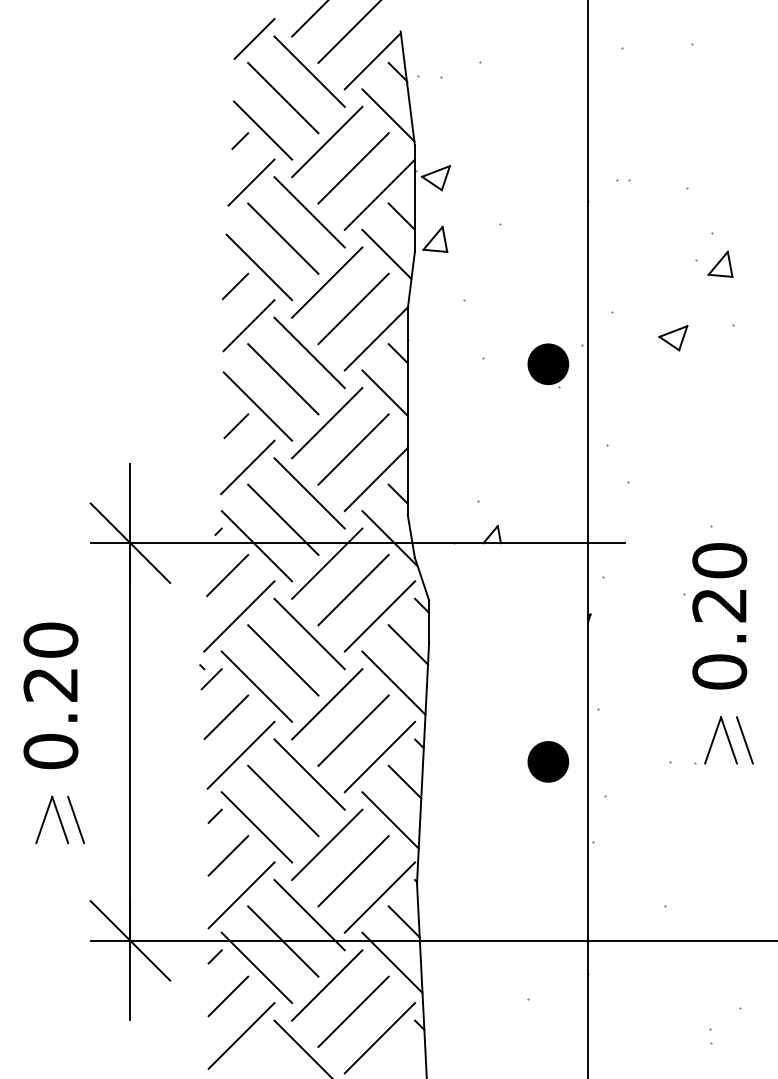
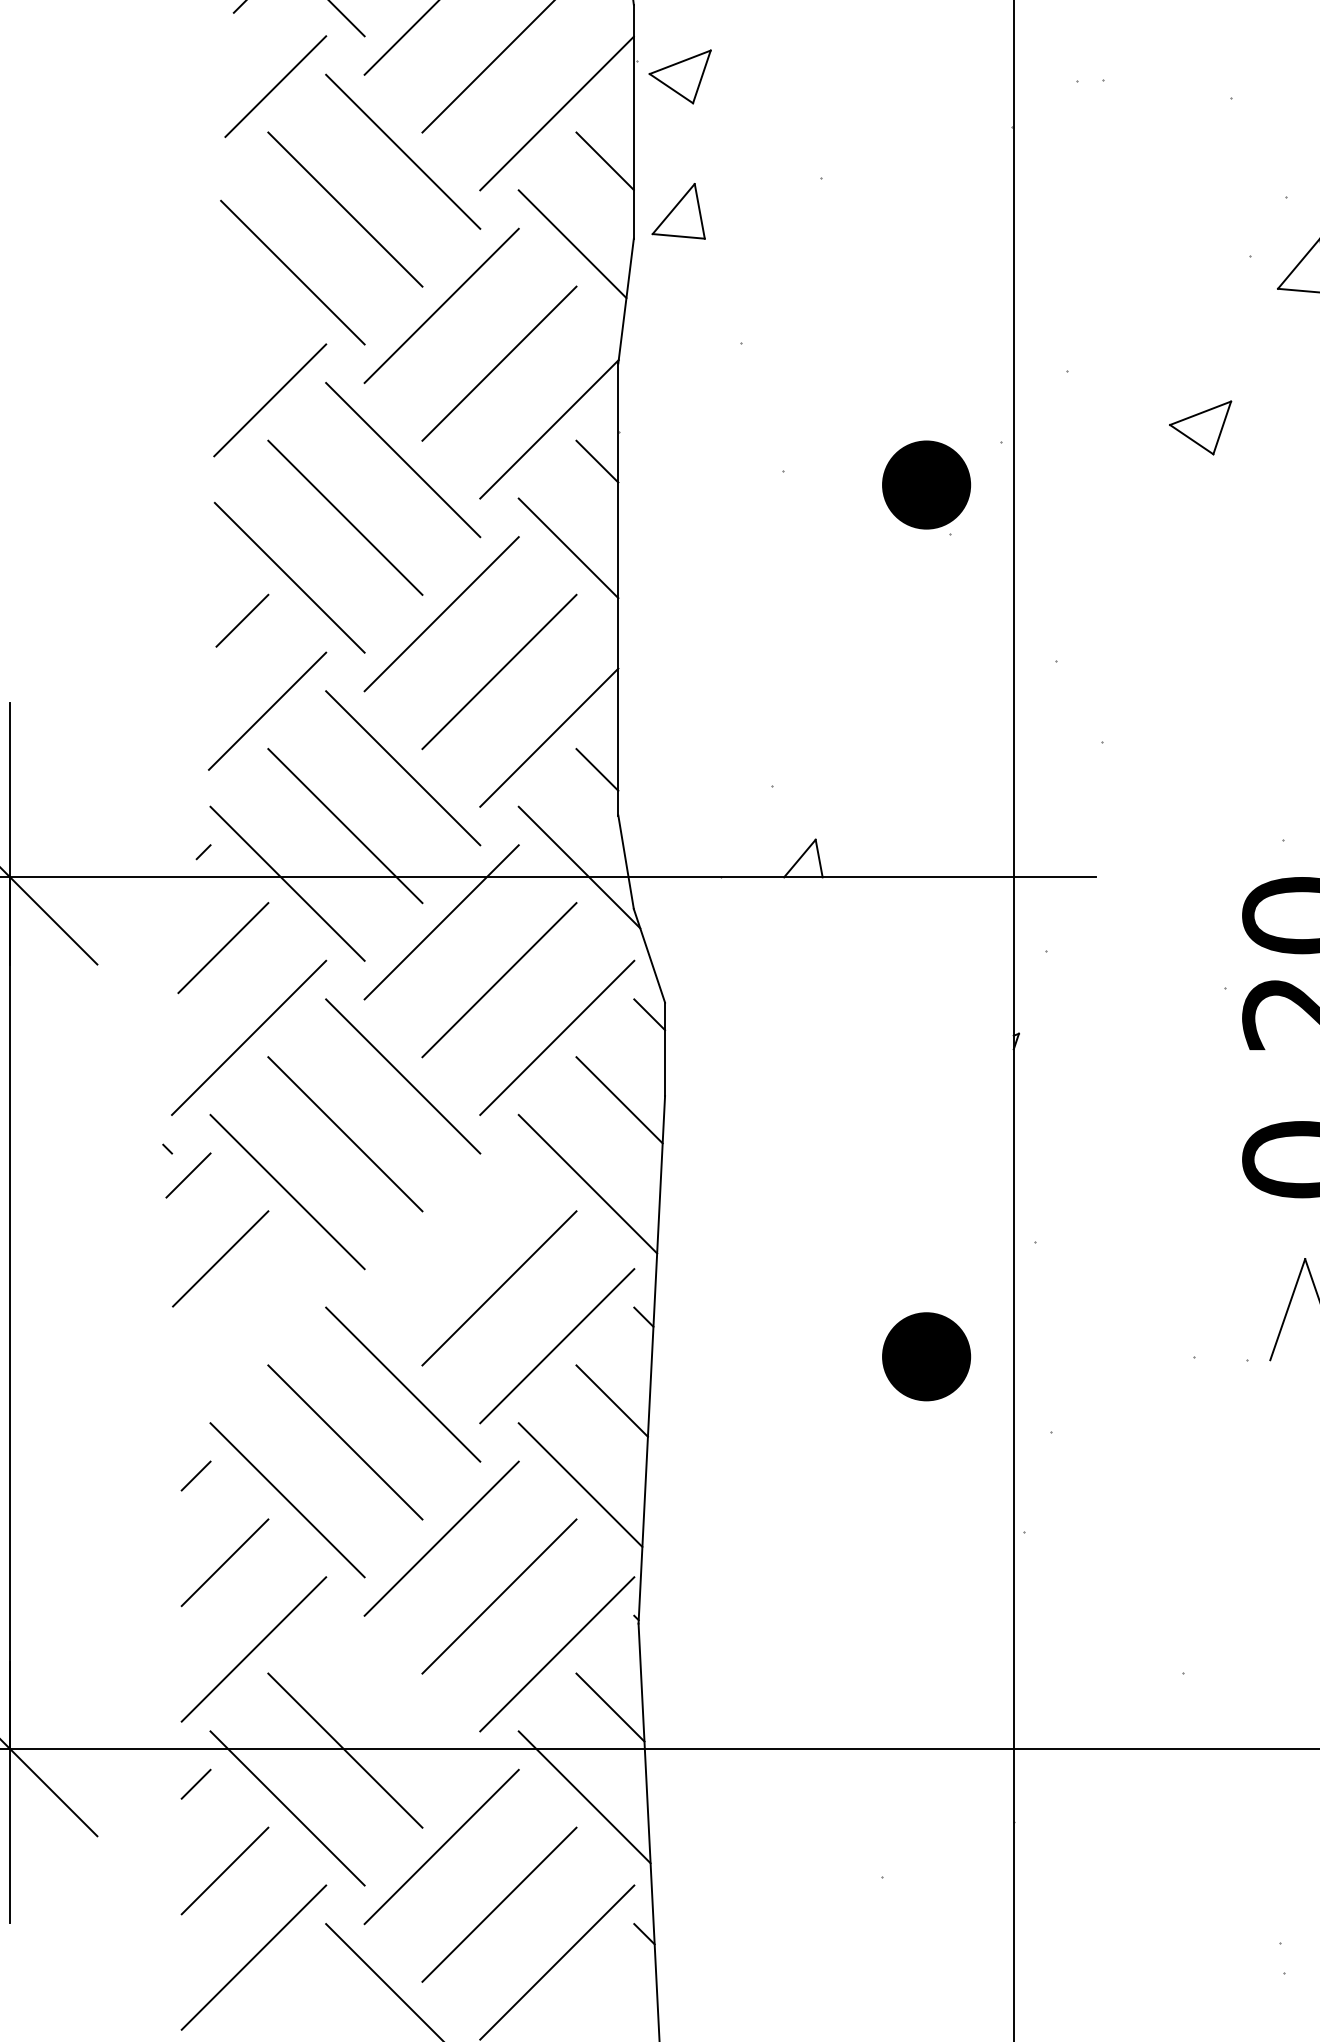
line: (235, 286) -> (240, 314), removed
line: (327, 704) -> (442, 1230), removed
line: (240, 754) -> (251, 1340), removed
line: (309, 915) -> (402, 1693), removed

